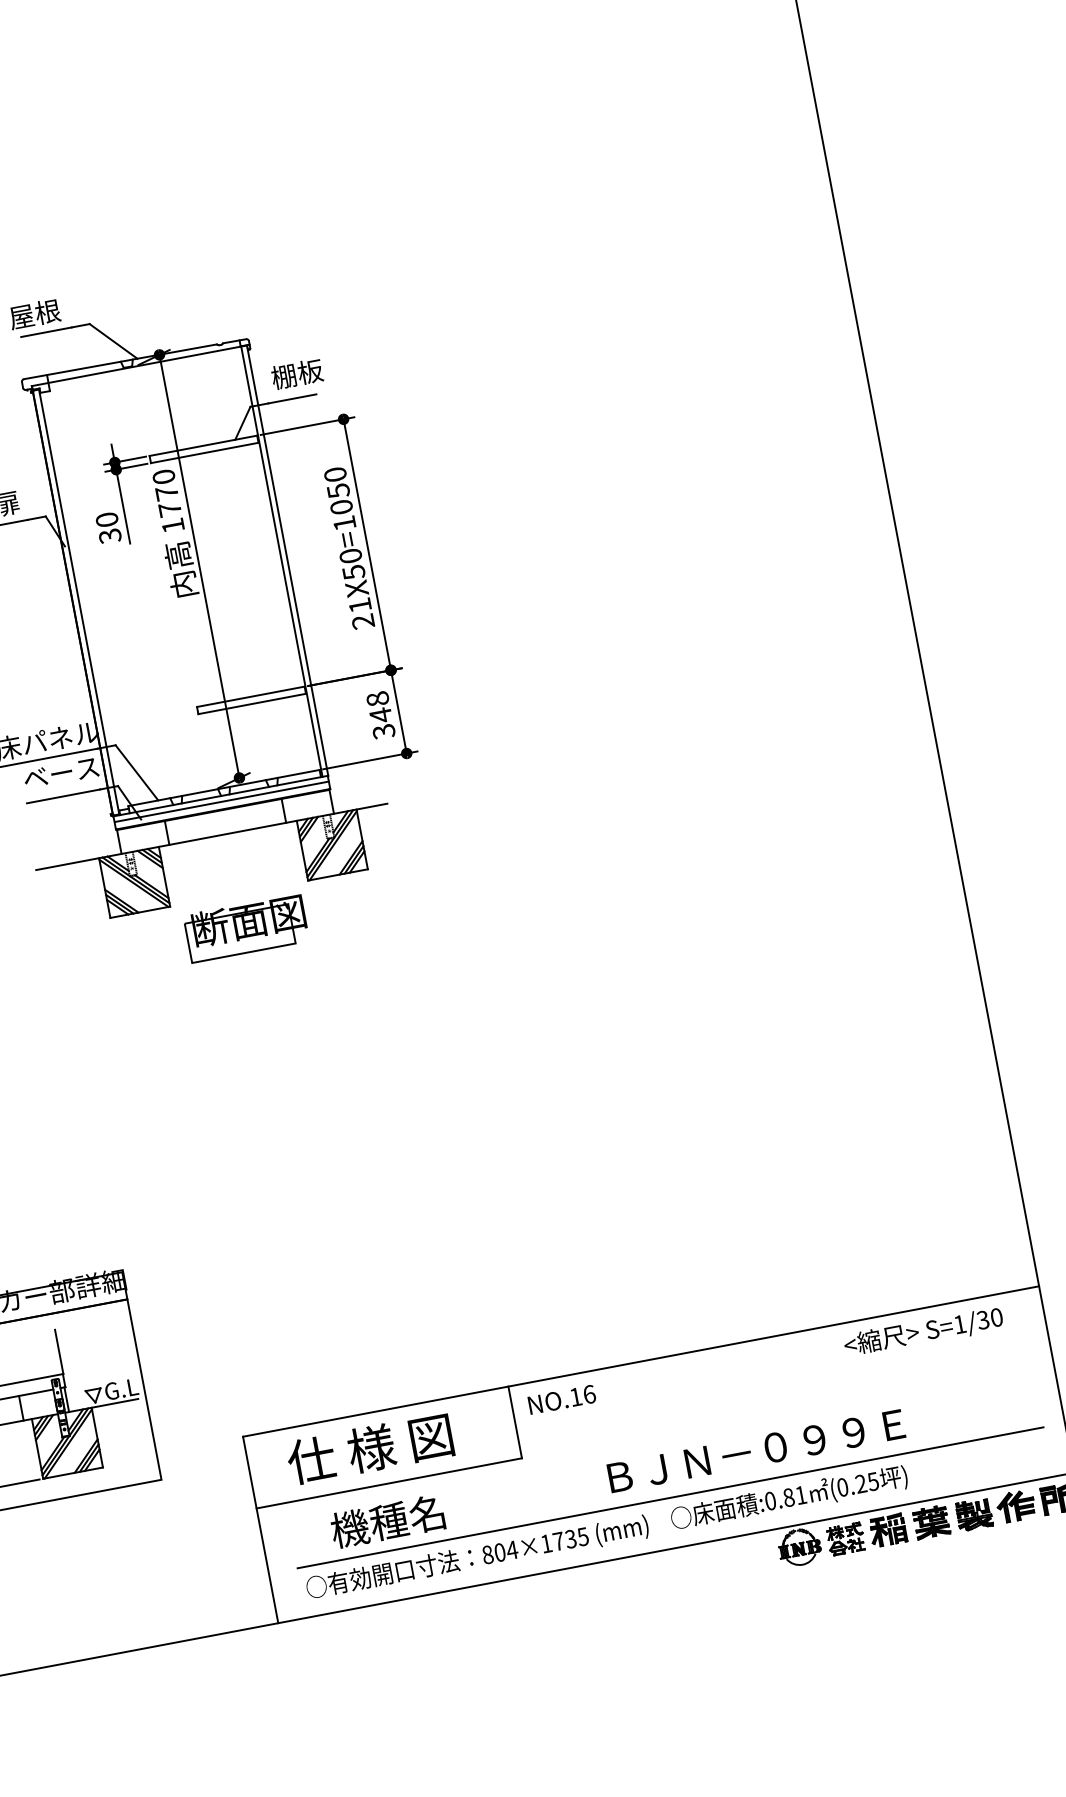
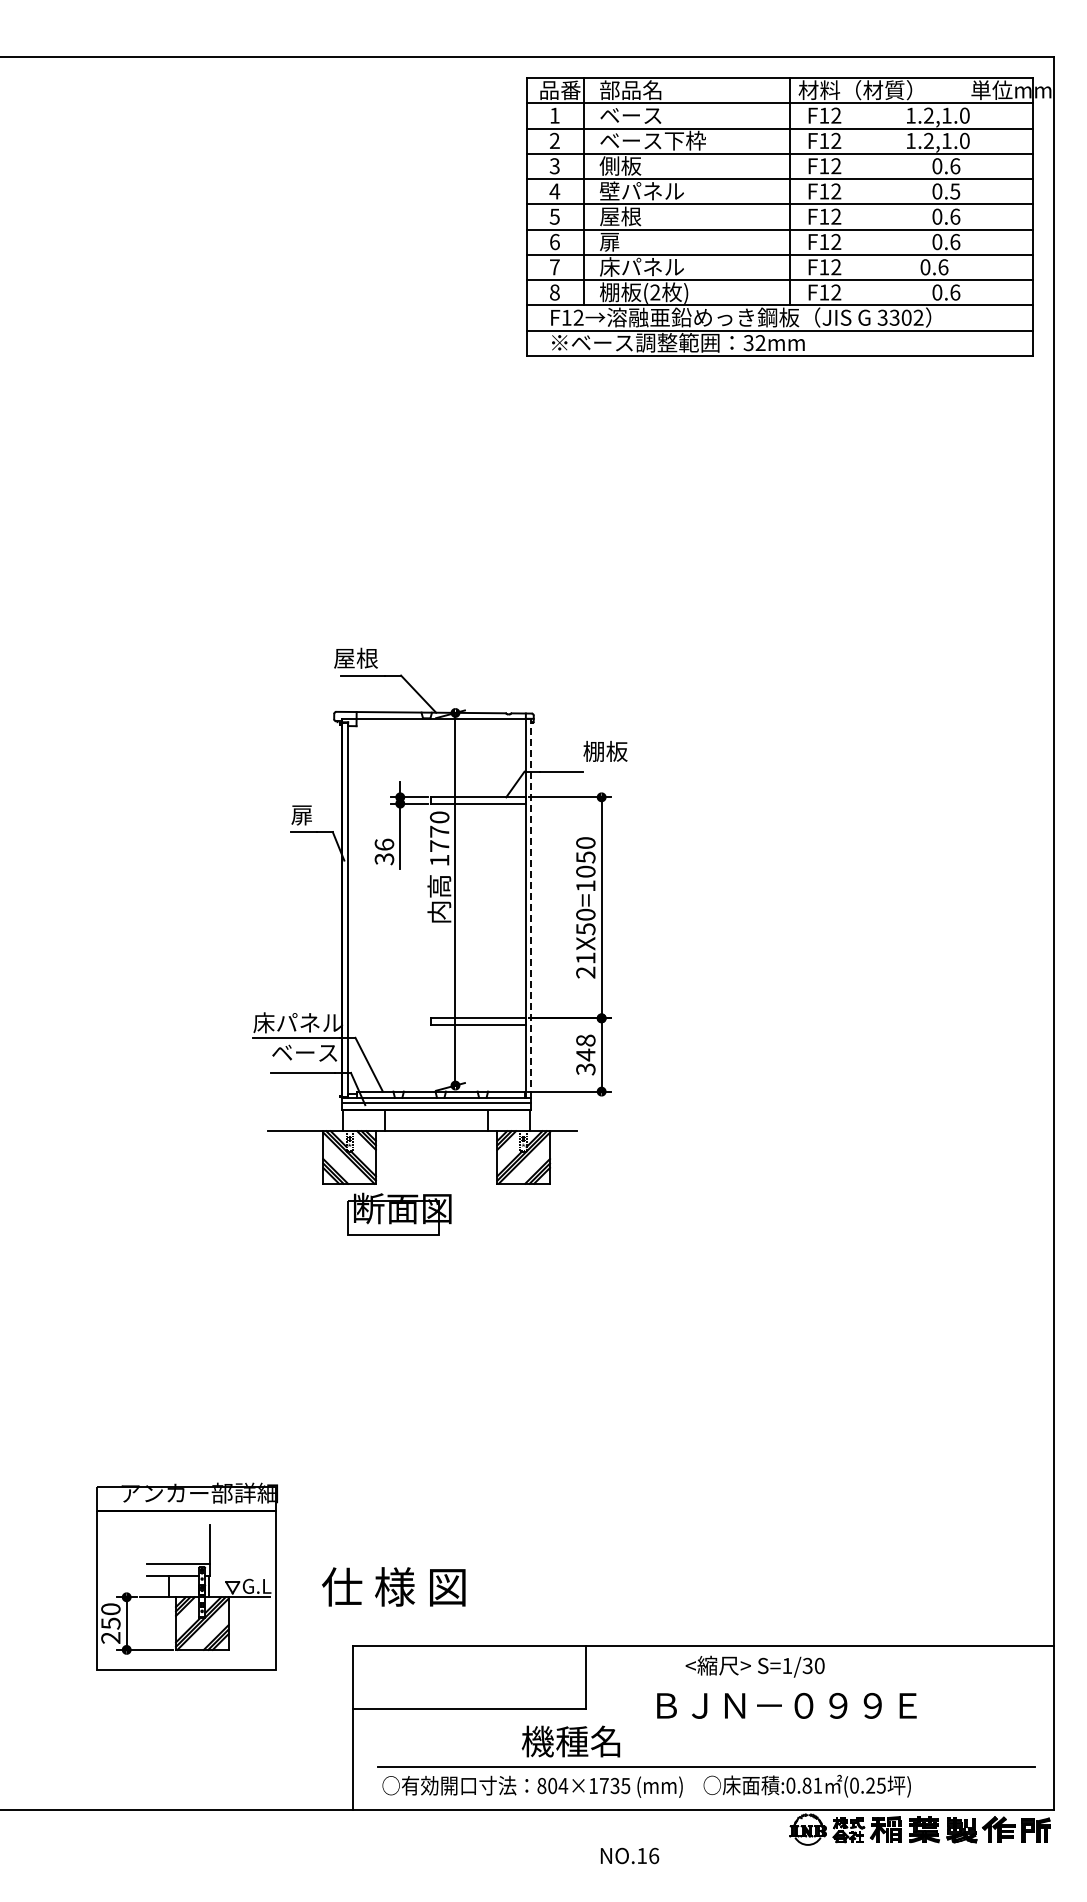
text: (297, 374) -> (605, 751), moved
text: (107, 519) -> (384, 844), 30 -> 36
line: (287, 559) -> (531, 907), solid -> dashed
part: (246, 927) -> (399, 1213), moved
text: (922, 1332) -> (754, 1666), moved
text: (561, 1399) -> (629, 1855), moved
text: (369, 1448) -> (393, 1586), moved
text: (755, 1450) -> (786, 1705), moved
text: (387, 1521) -> (570, 1741), moved

